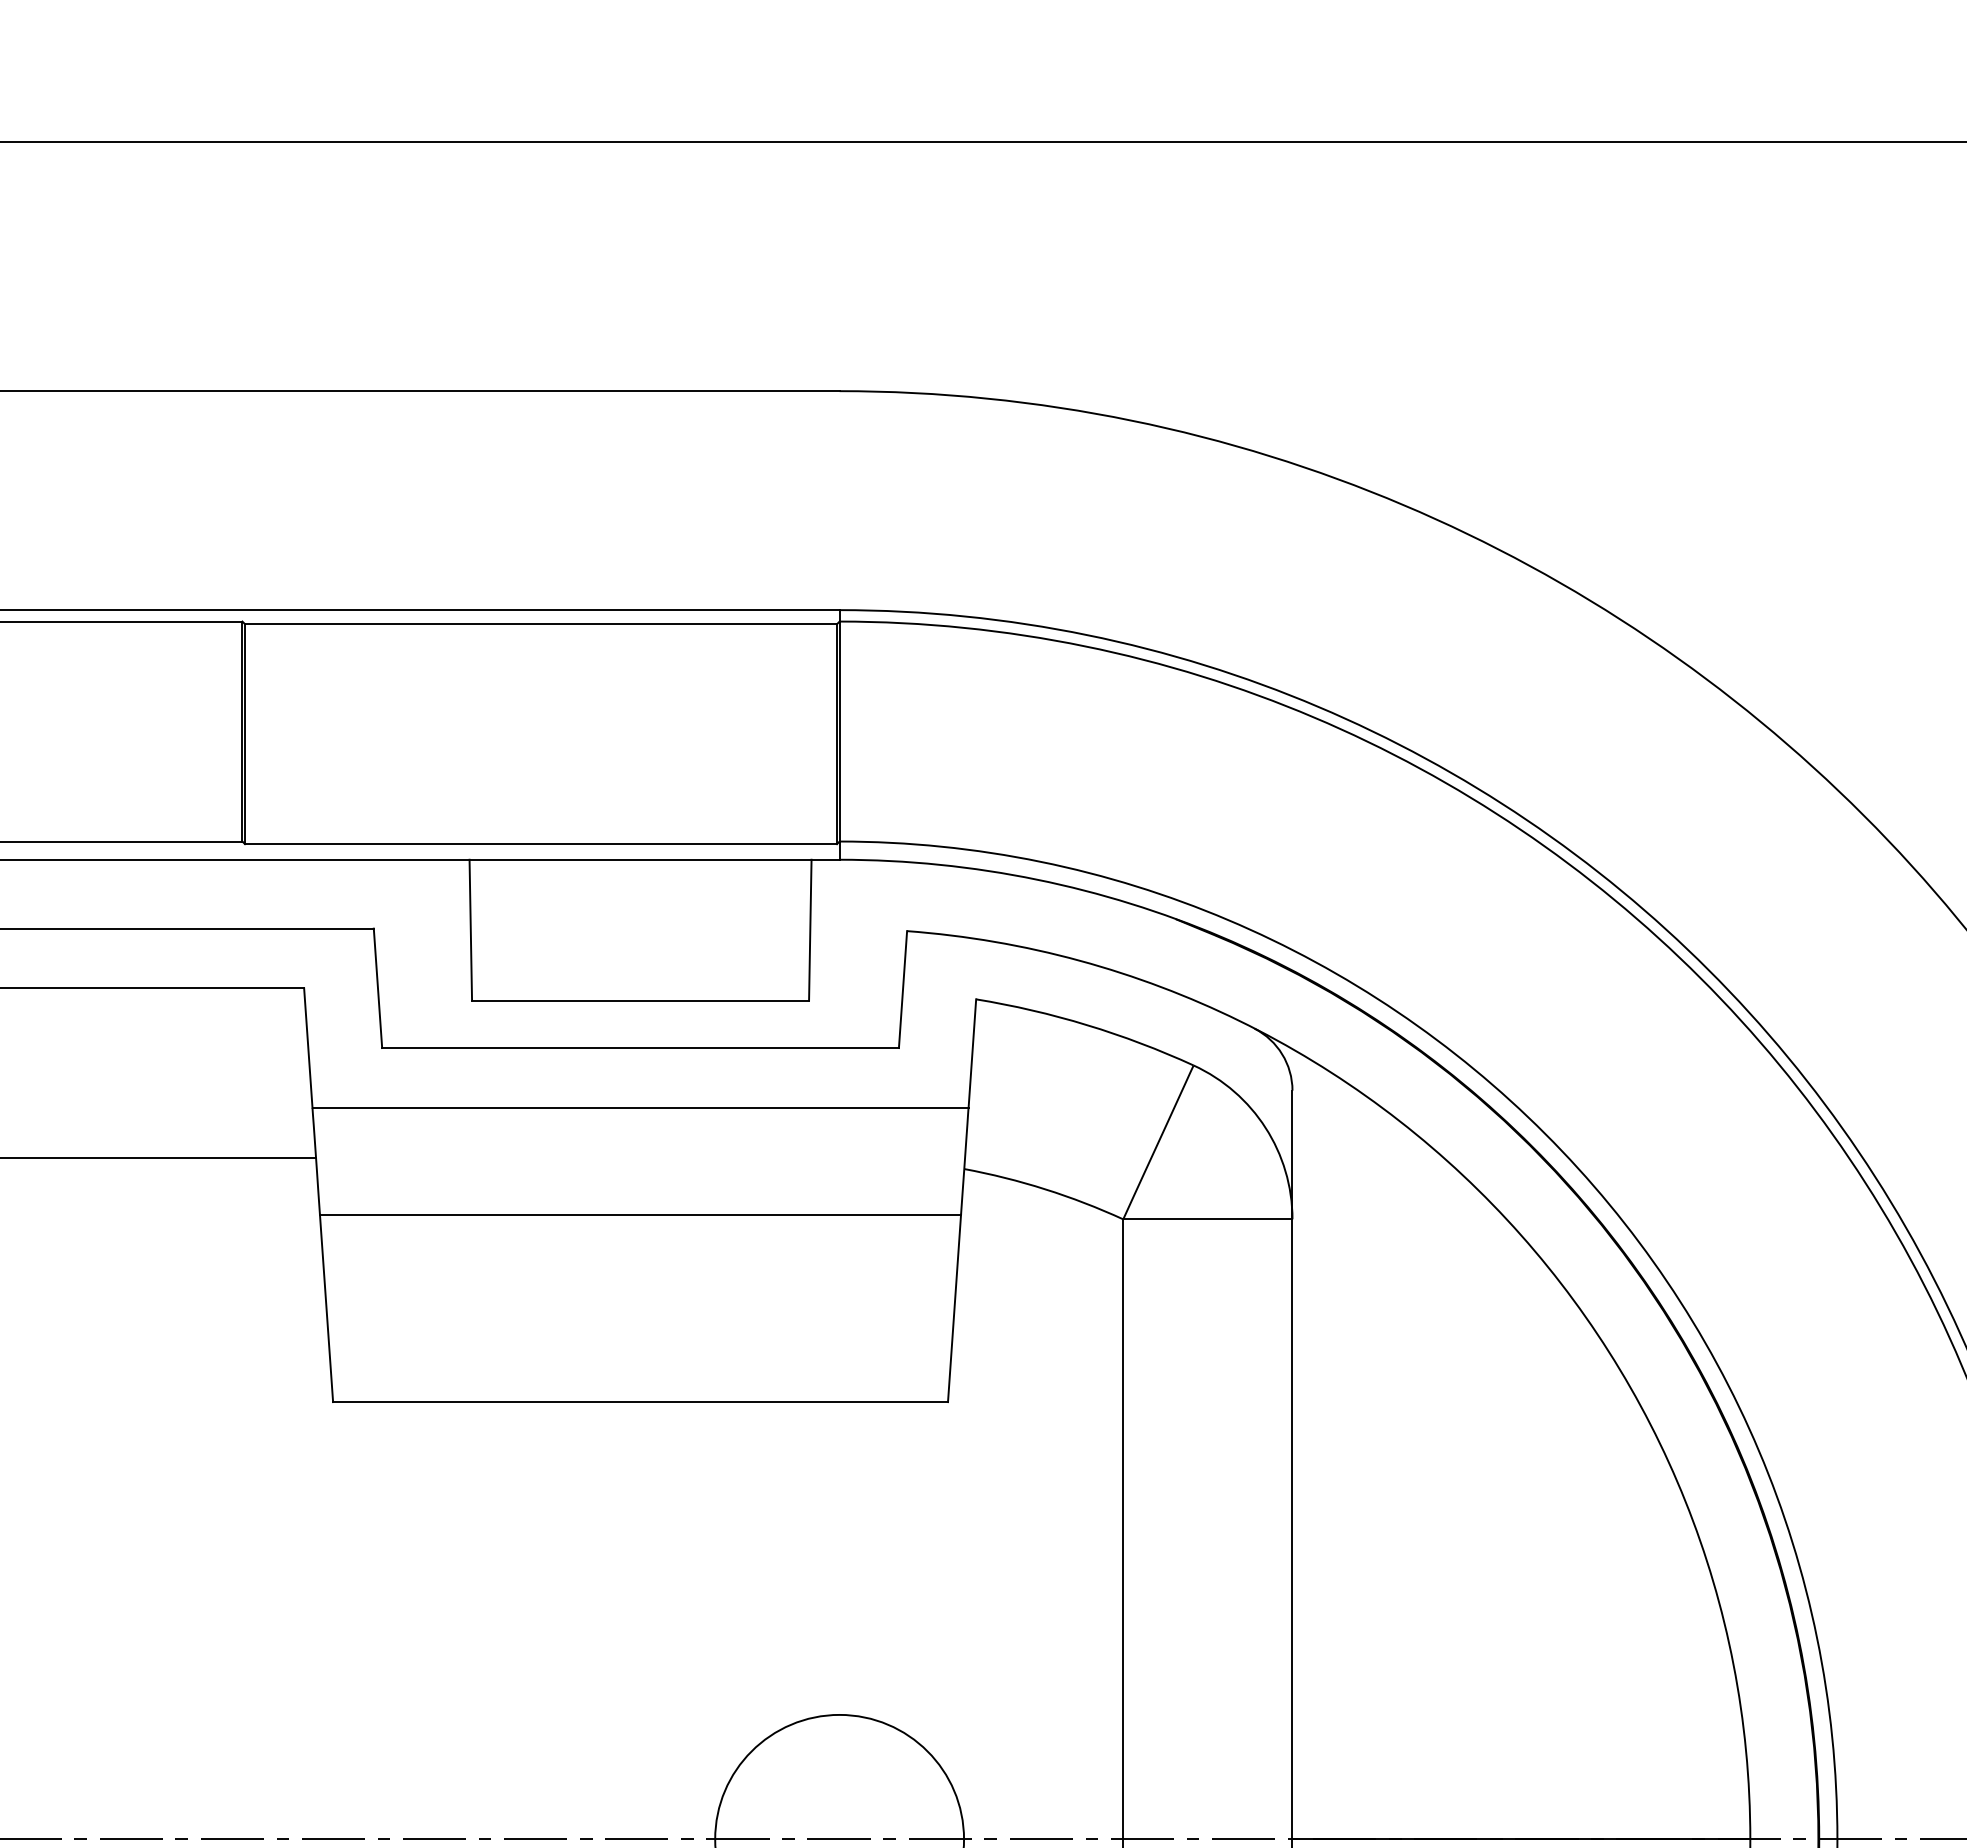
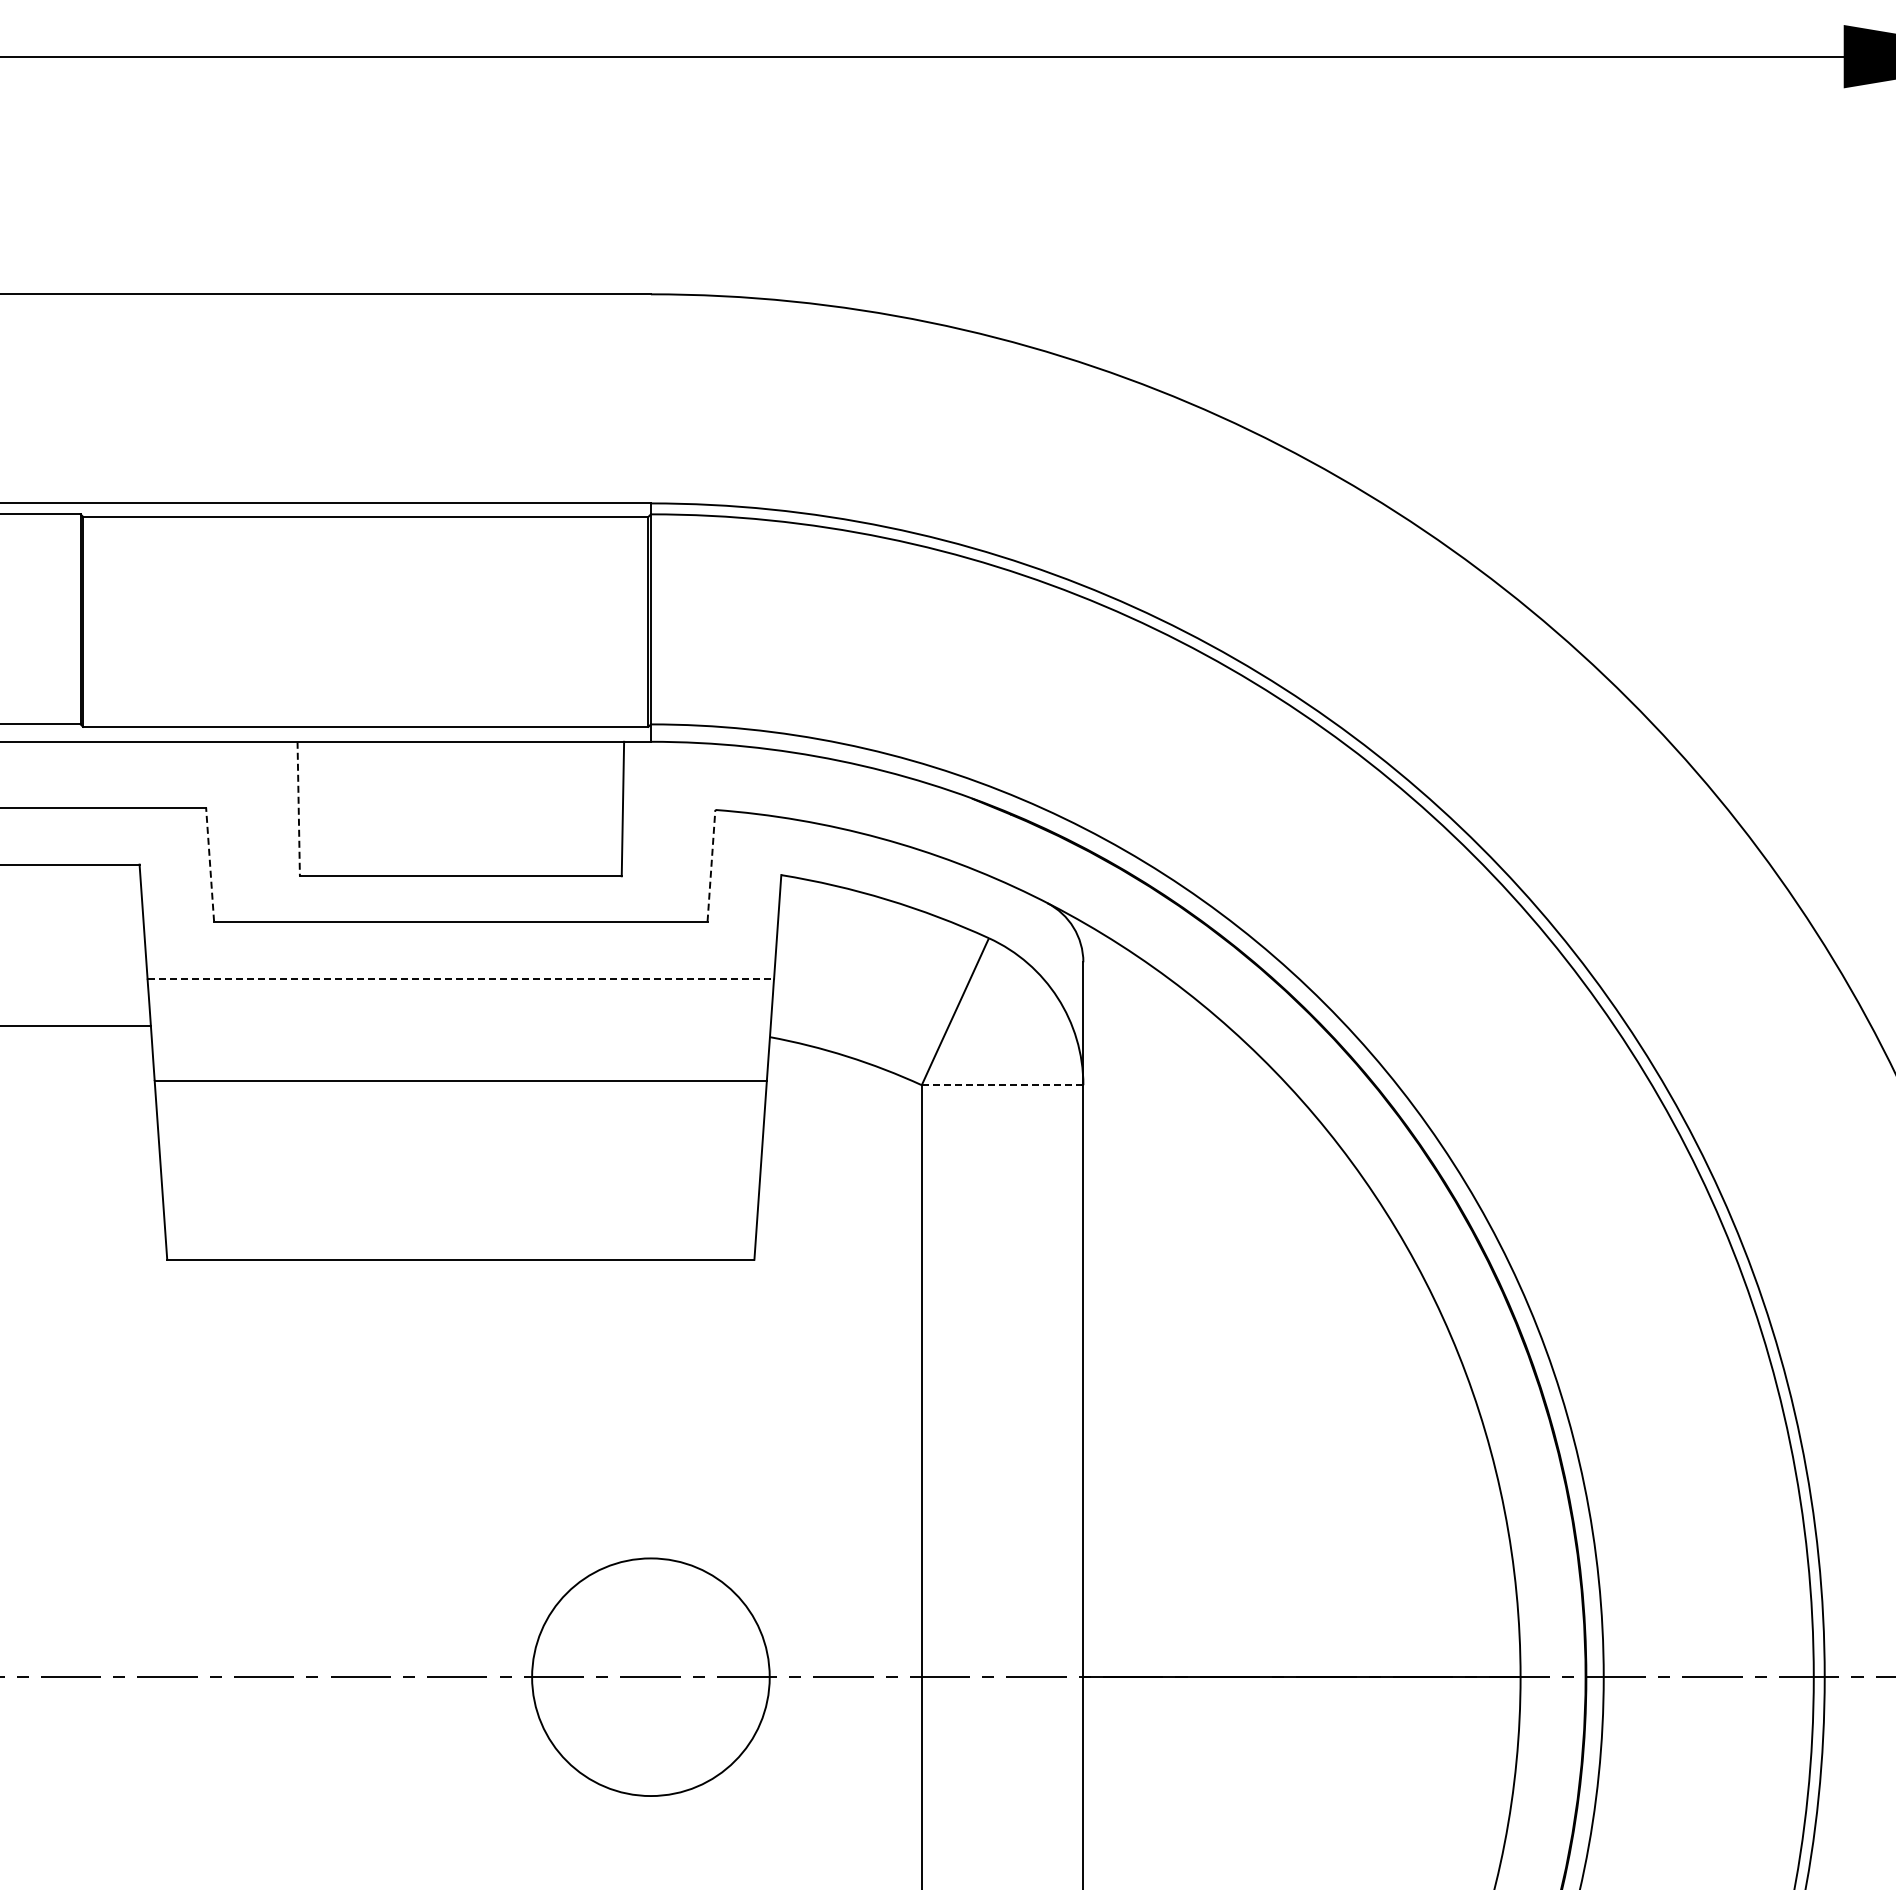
line: (470, 930) -> (298, 809), solid -> dashed
line: (378, 988) -> (210, 864), solid -> dashed
line: (903, 989) -> (711, 865), solid -> dashed
line: (641, 1107) -> (461, 978), solid -> dashed
line: (1207, 1219) -> (1002, 1085), solid -> dashed

